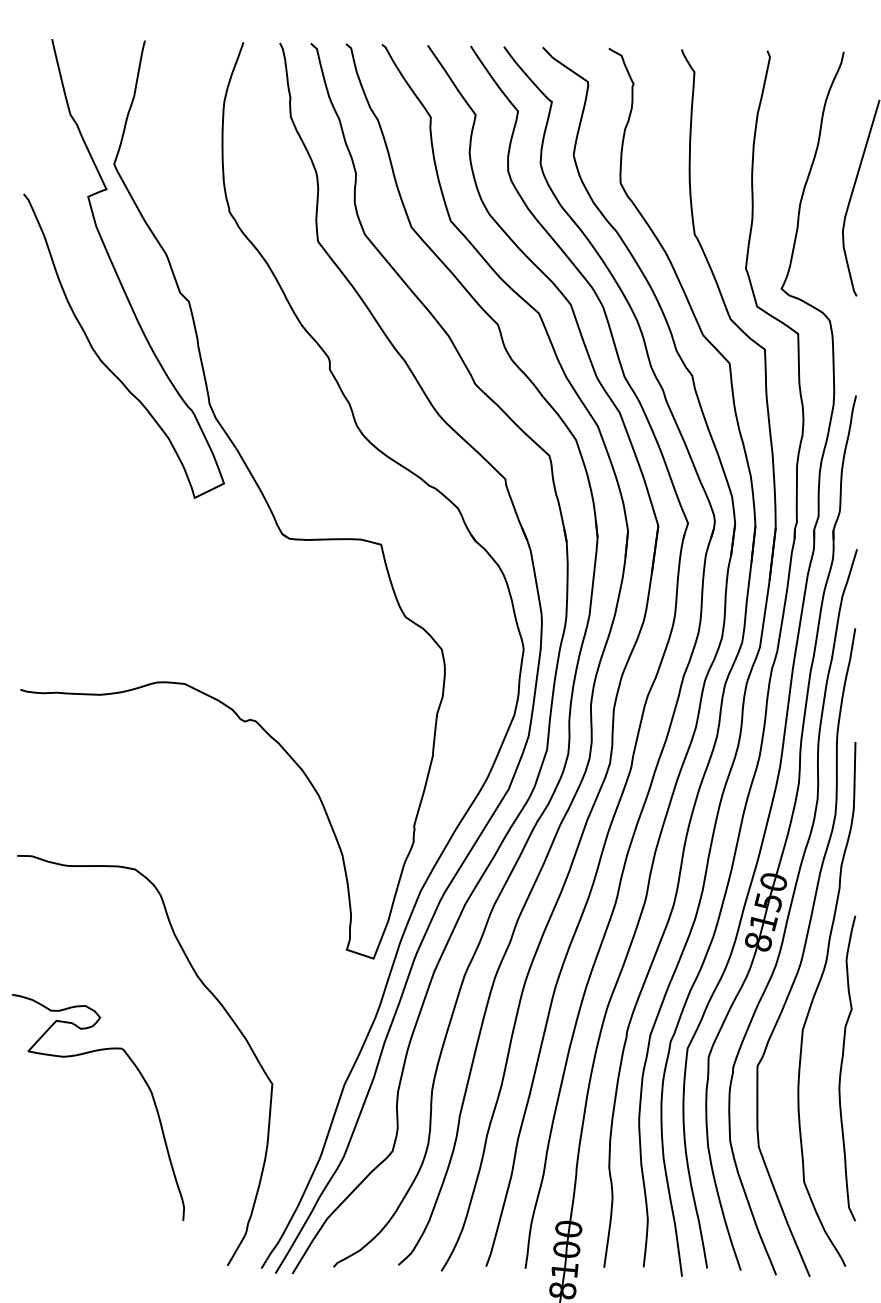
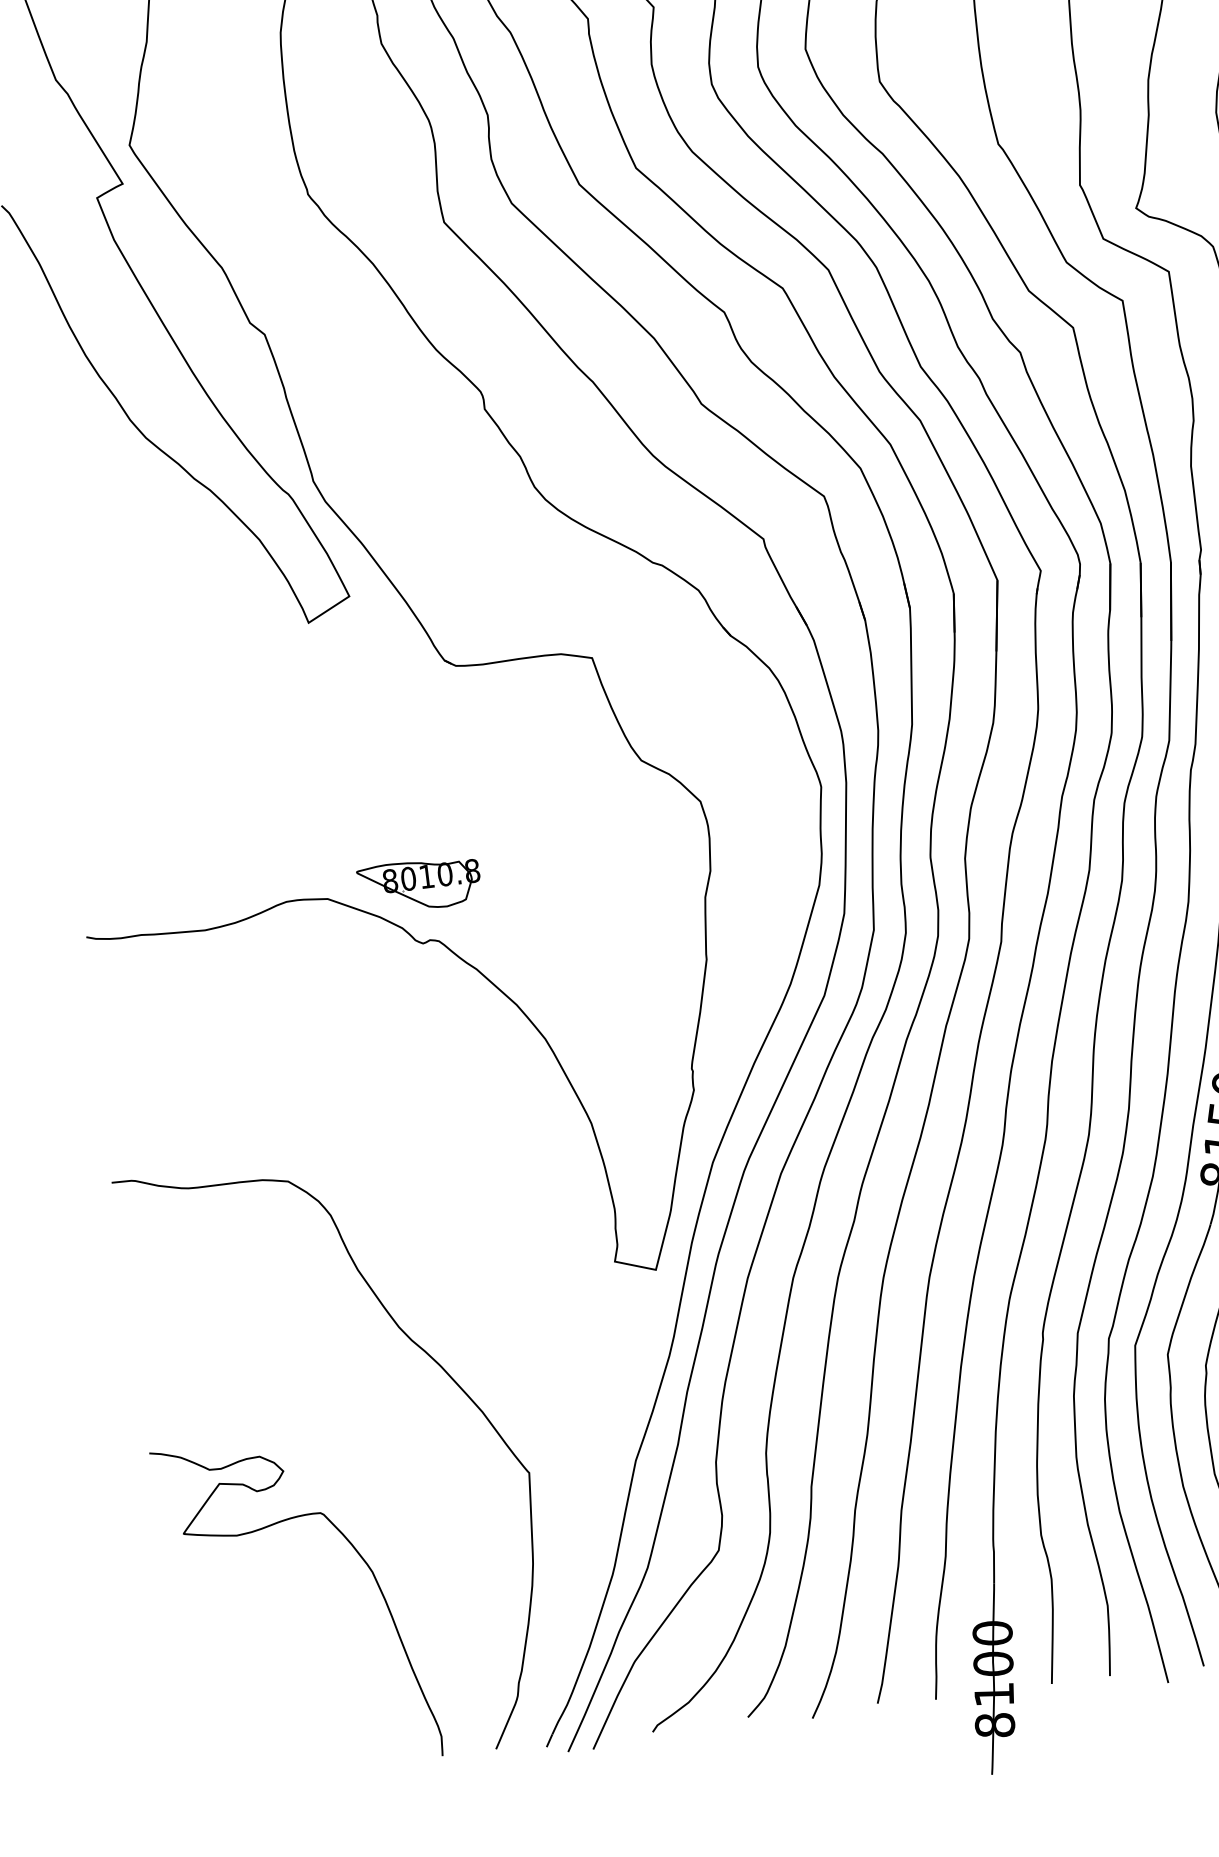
part: (246, 682) -> (418, 885), added
curve: (143, 1080) -> (358, 1556), moved

